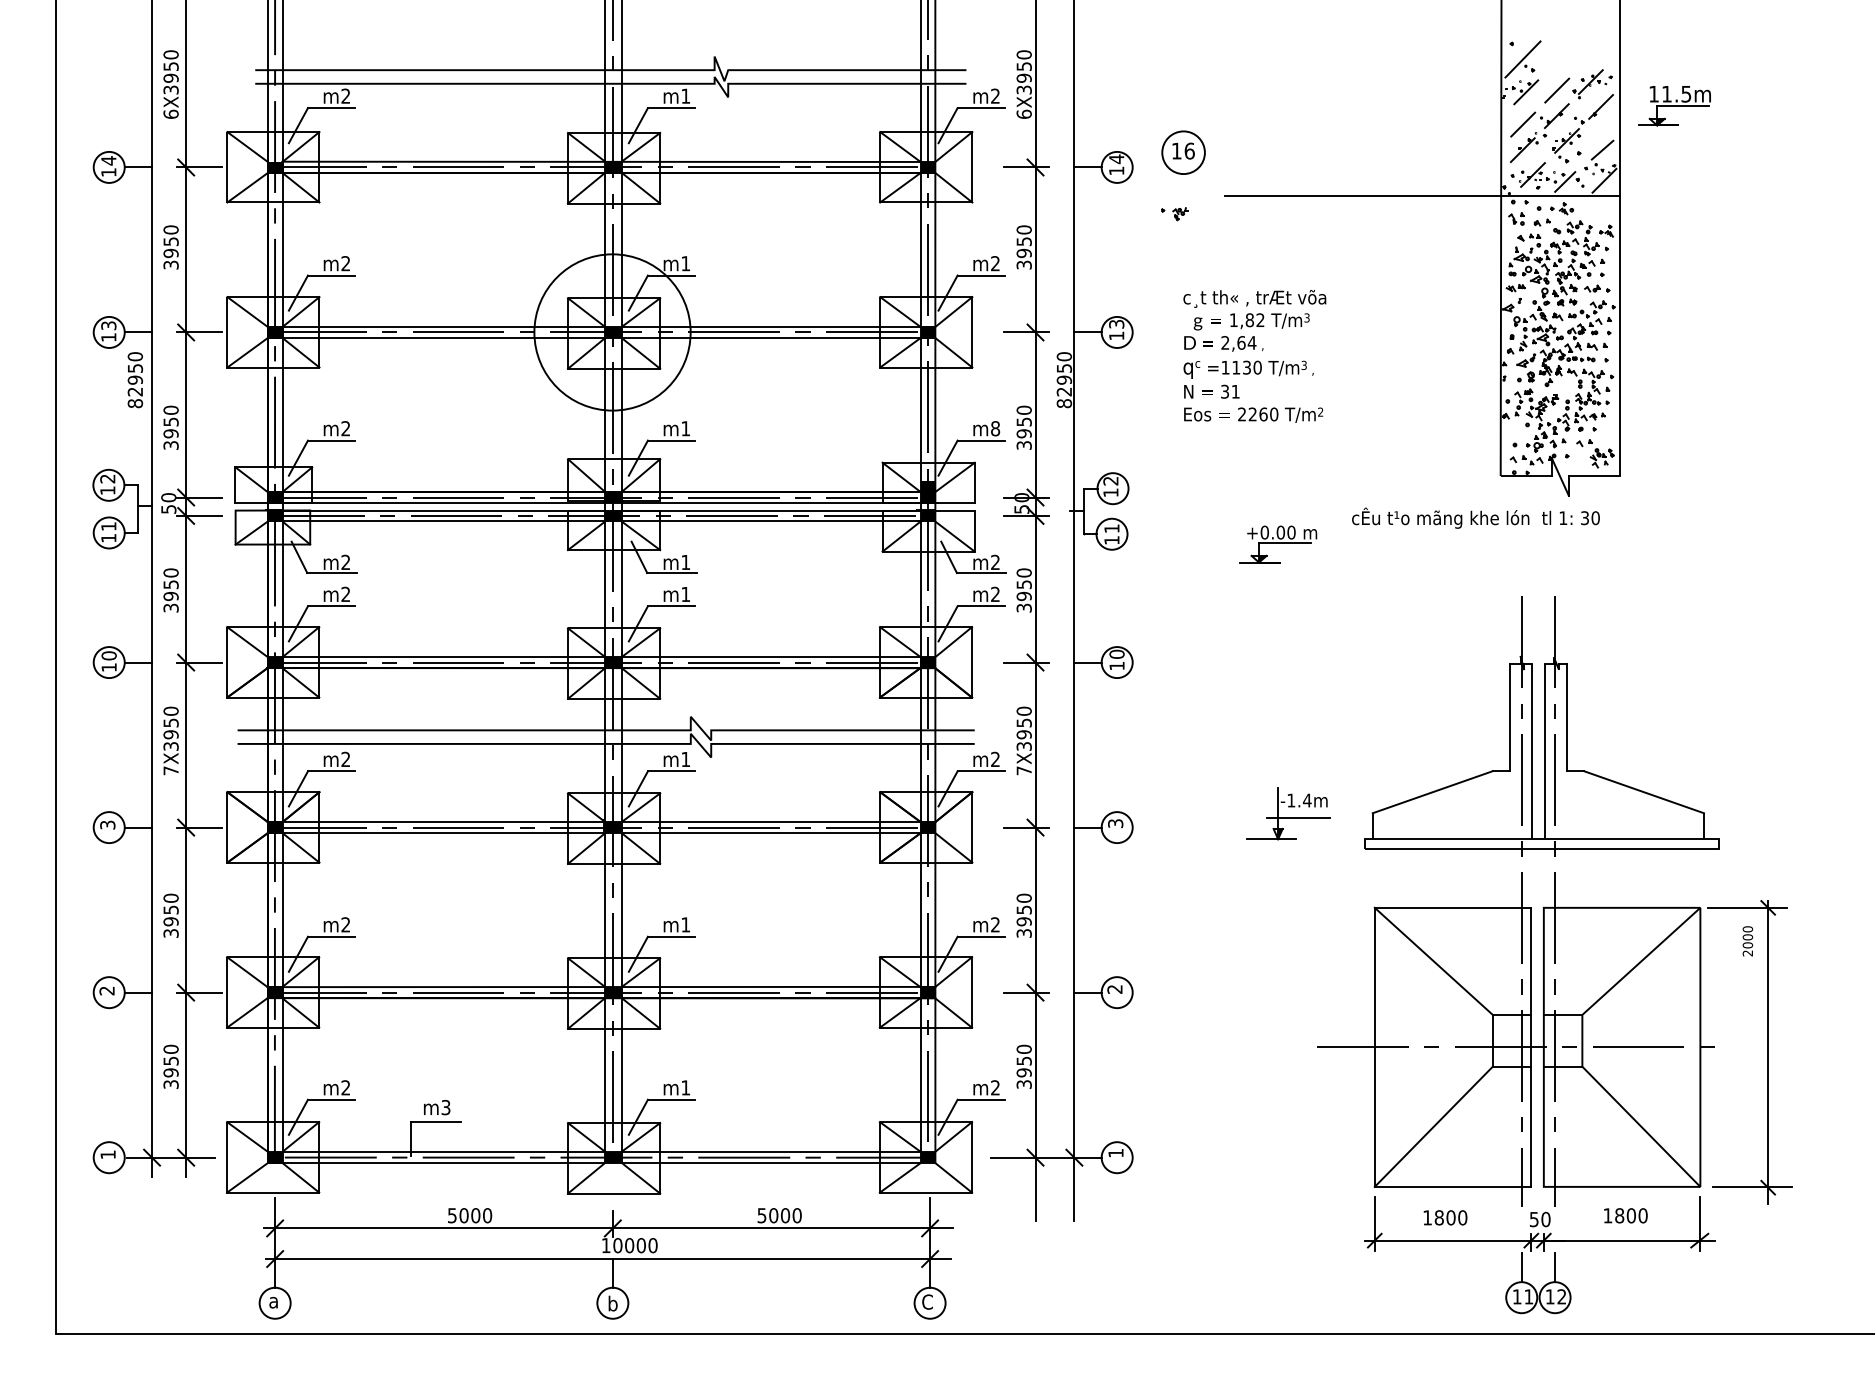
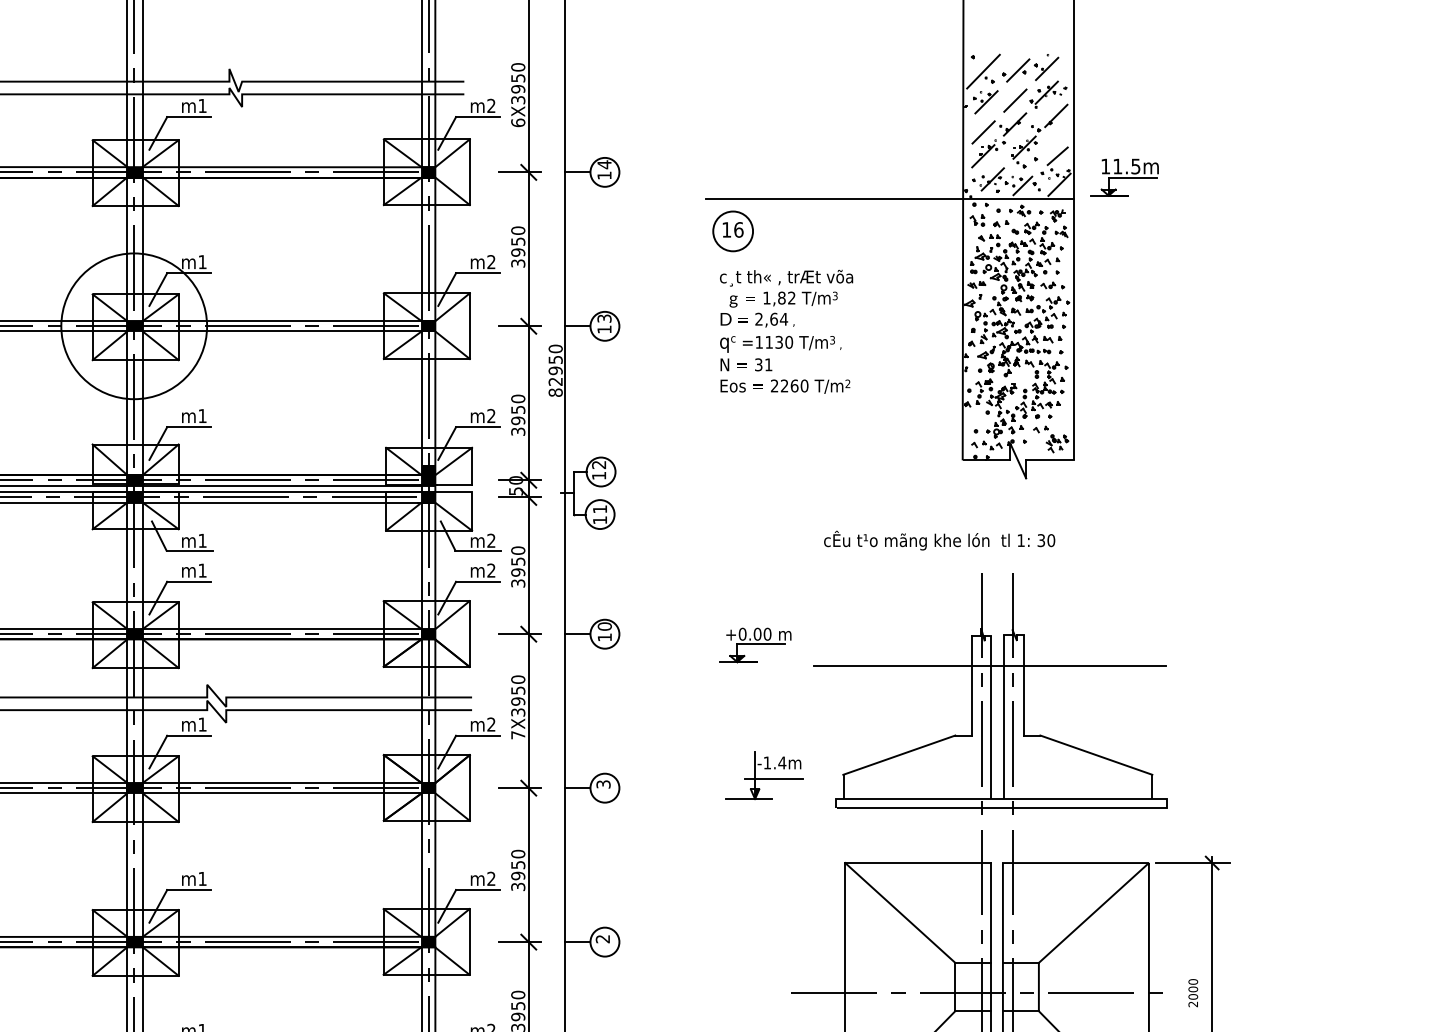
part: (1573, 55) -> (1030, 67), added
part: (1674, 106) -> (1124, 178), moved
part: (1183, 152) -> (733, 231), moved
part: (1174, 214) -> (1052, 216), moved
text: (1254, 356) -> (786, 331), moved
text: (995, 428) -> (491, 415), m8 -> m2
text: (1475, 517) -> (939, 539), moved
part: (1278, 544) -> (755, 645), moved
line: (1529, 696) -> (989, 665), added
text: (1747, 941) -> (1192, 993), moved

